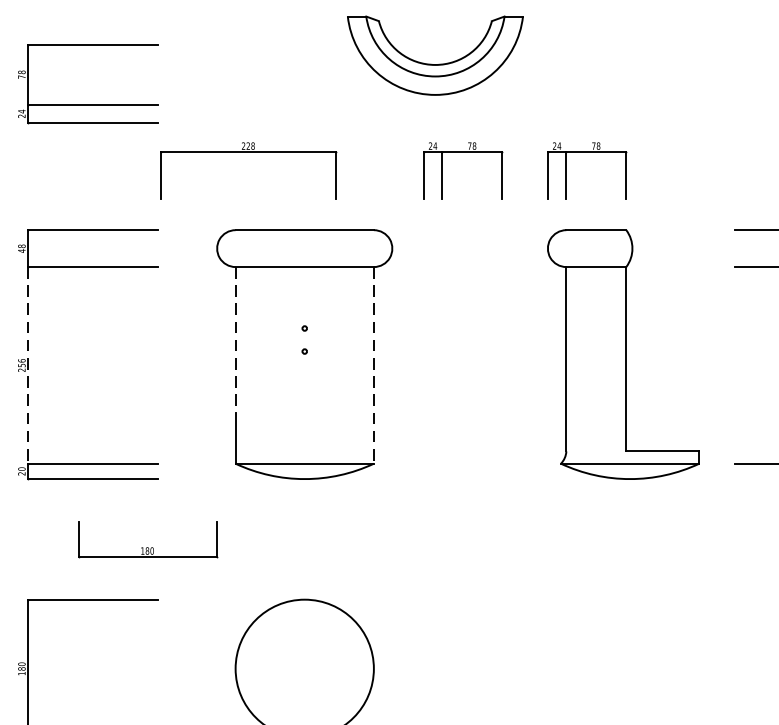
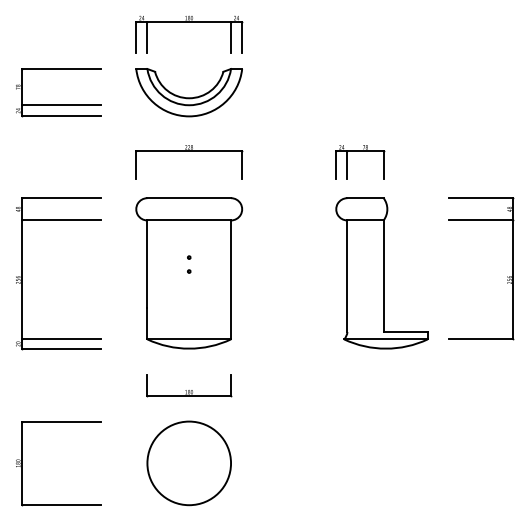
part: (434, 55) -> (188, 92), moved
part: (88, 103) -> (58, 104), moved
part: (248, 152) -> (189, 151), moved
part: (463, 152) -> (285, 151), removed
line: (235, 339) -> (147, 264), dashed -> solid
line: (27, 366) -> (21, 280), dashed -> solid
line: (374, 366) -> (231, 280), dashed -> solid
part: (148, 539) -> (189, 385), moved

